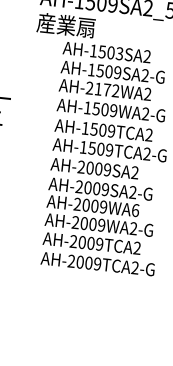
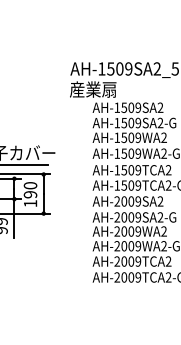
text: (119, 53) -> (138, 107), AH-1503SA2 -> AH-1509SA2
text: (102, 89) -> (127, 137), AH-2172WA2 -> AH-1509WA2
text: (136, 210) -> (164, 231), AH-2009WA6 -> AH-2009WA2

